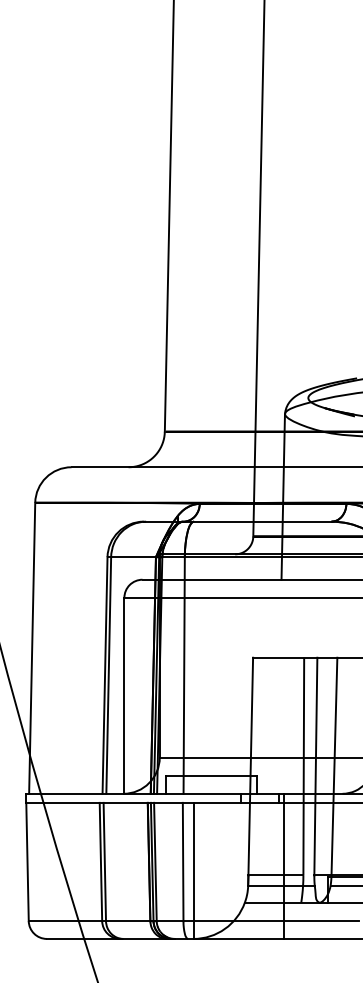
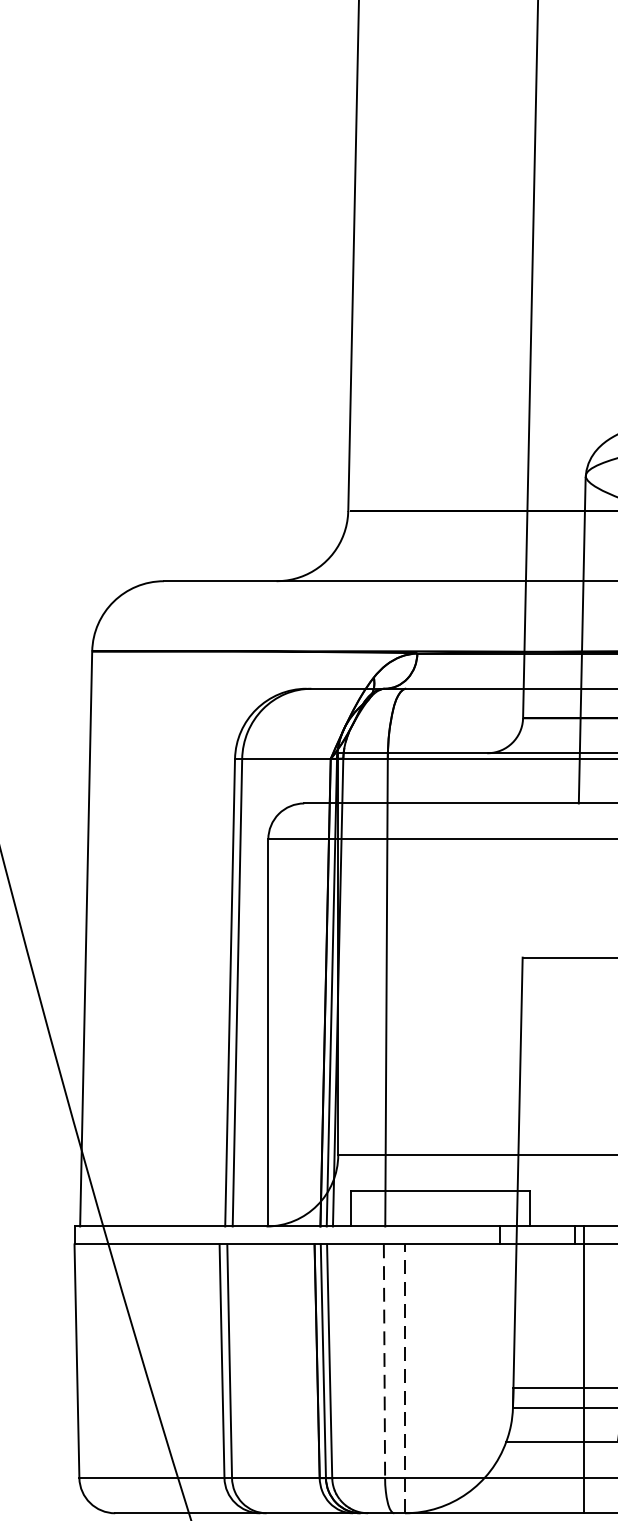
line: (183, 862) -> (385, 1362), solid -> dashed
line: (193, 870) -> (404, 1378), solid -> dashed

